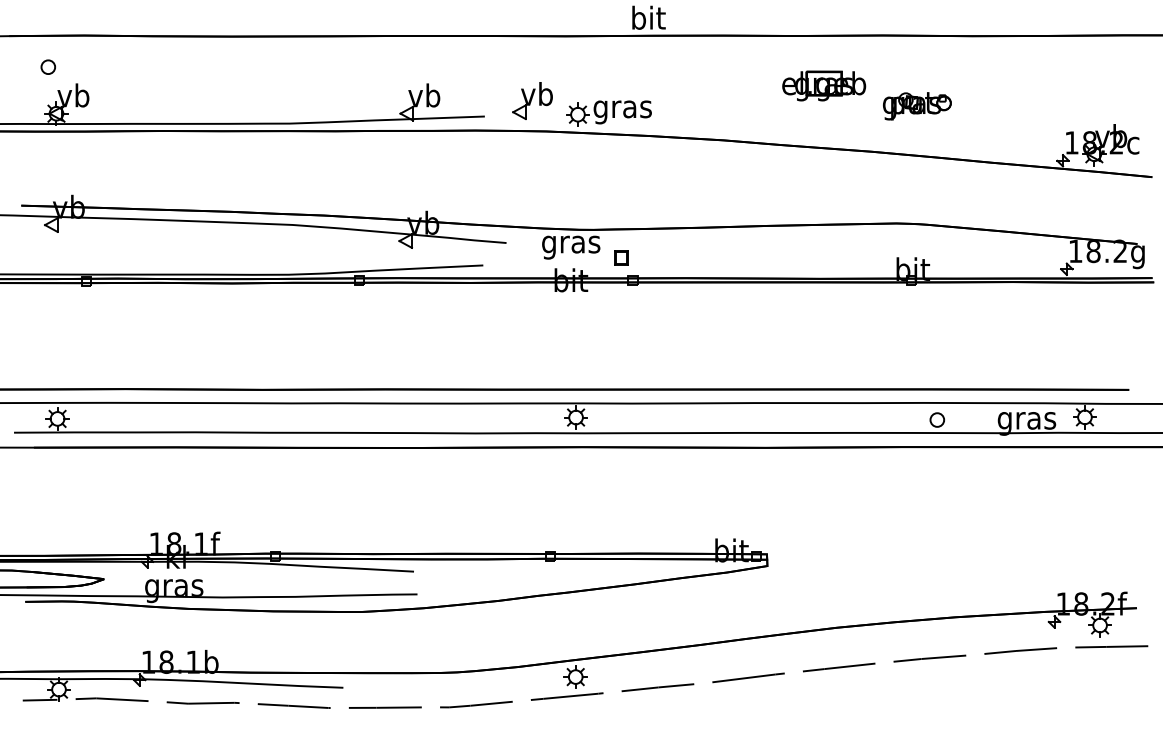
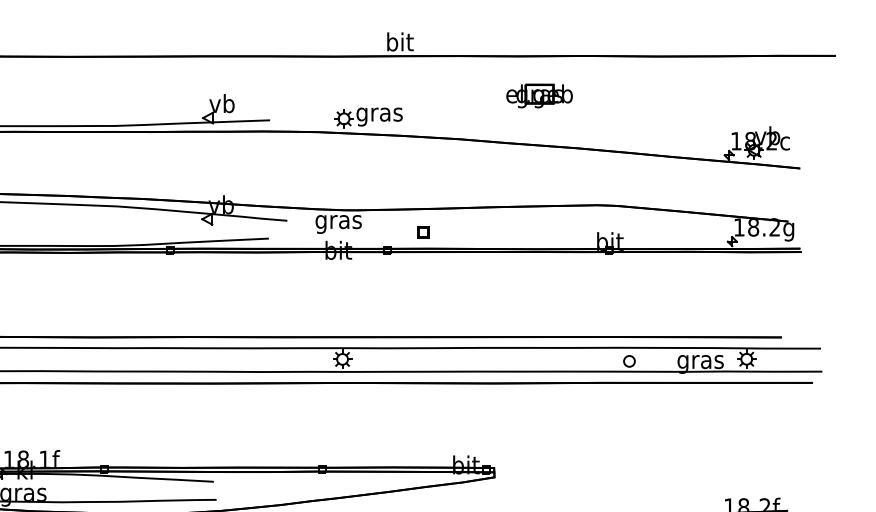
part: (532, 100) -> (307, 107), removed
part: (917, 106) -> (613, 112), removed
part: (621, 257) -> (423, 232), moved

